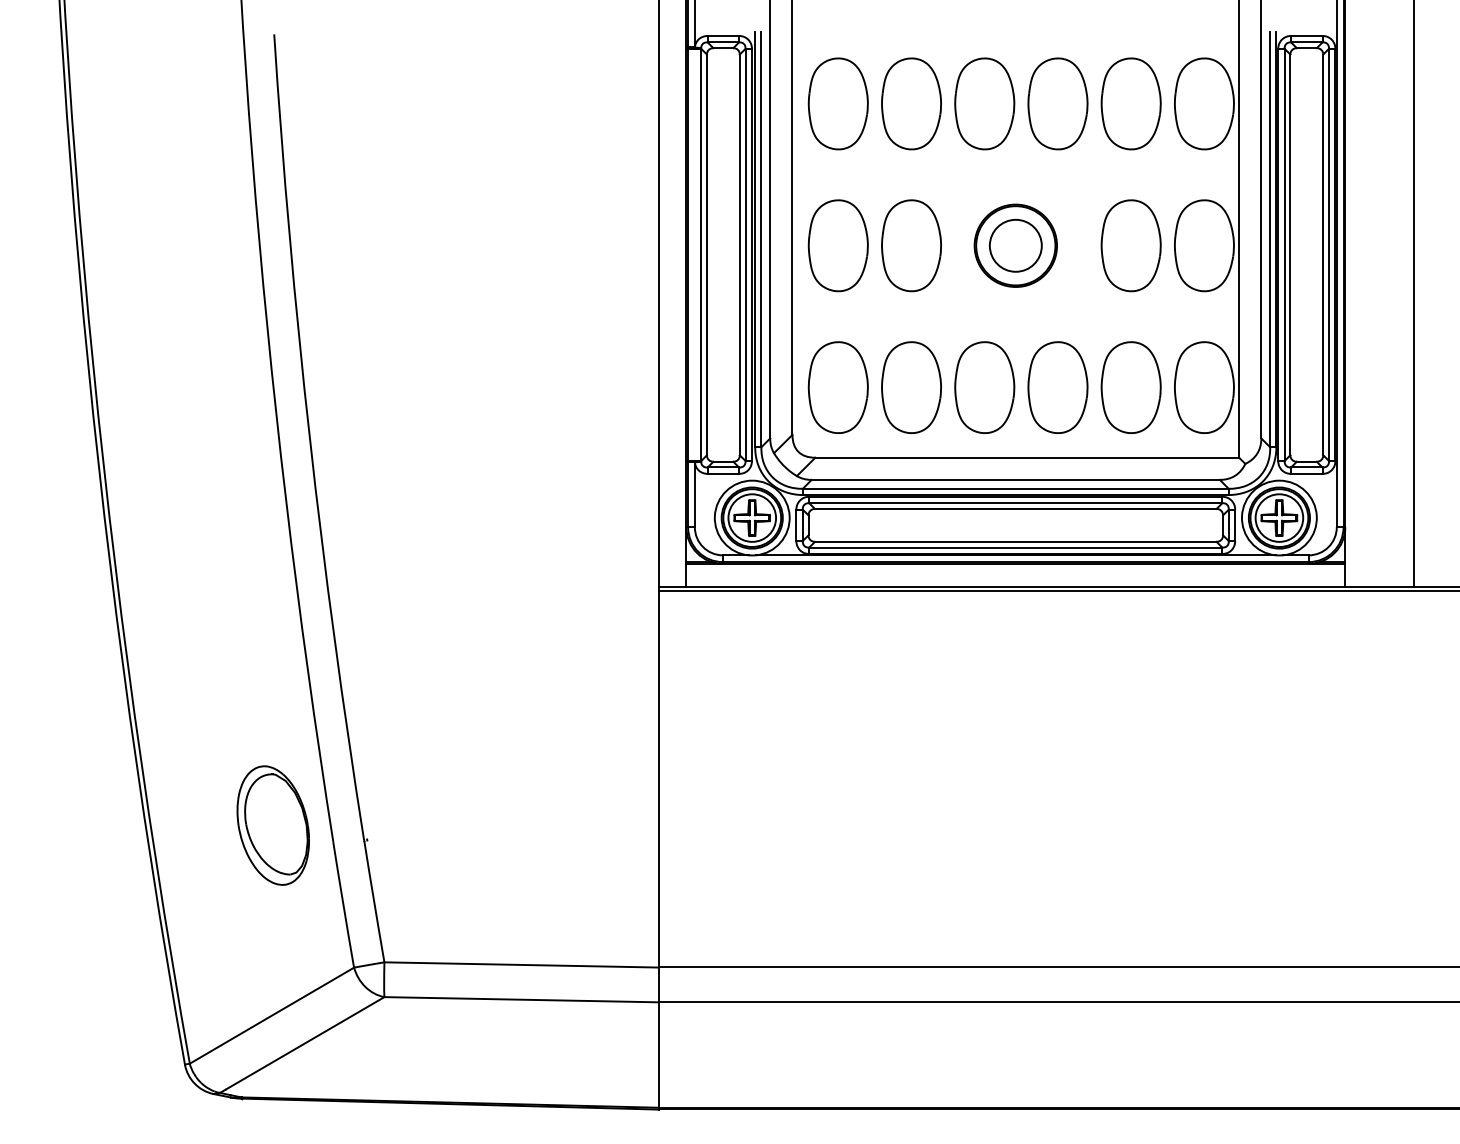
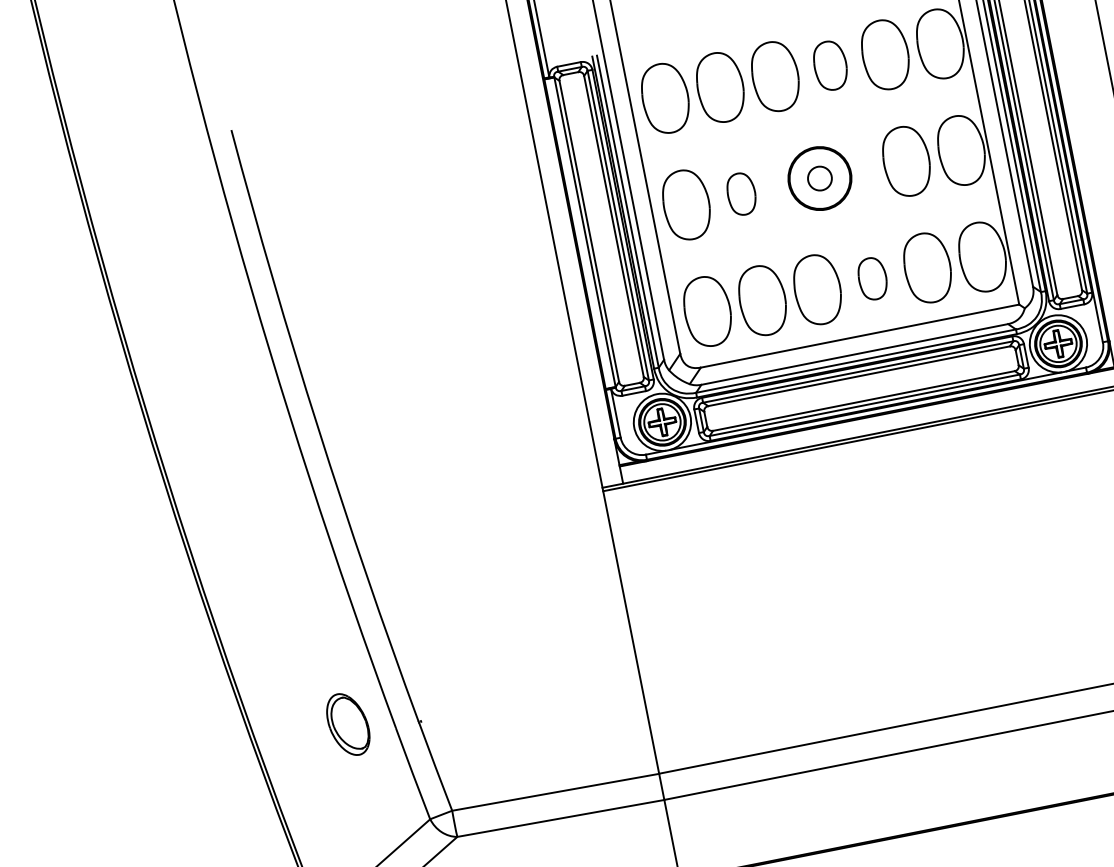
part: (1057, 103) -> (830, 65), size x0.7
part: (911, 245) -> (741, 193), size x0.6
circle: (1015, 245) -> (819, 178), size x0.6
part: (1057, 387) -> (872, 278), size x0.6
part: (272, 825) -> (347, 724), size x0.7

